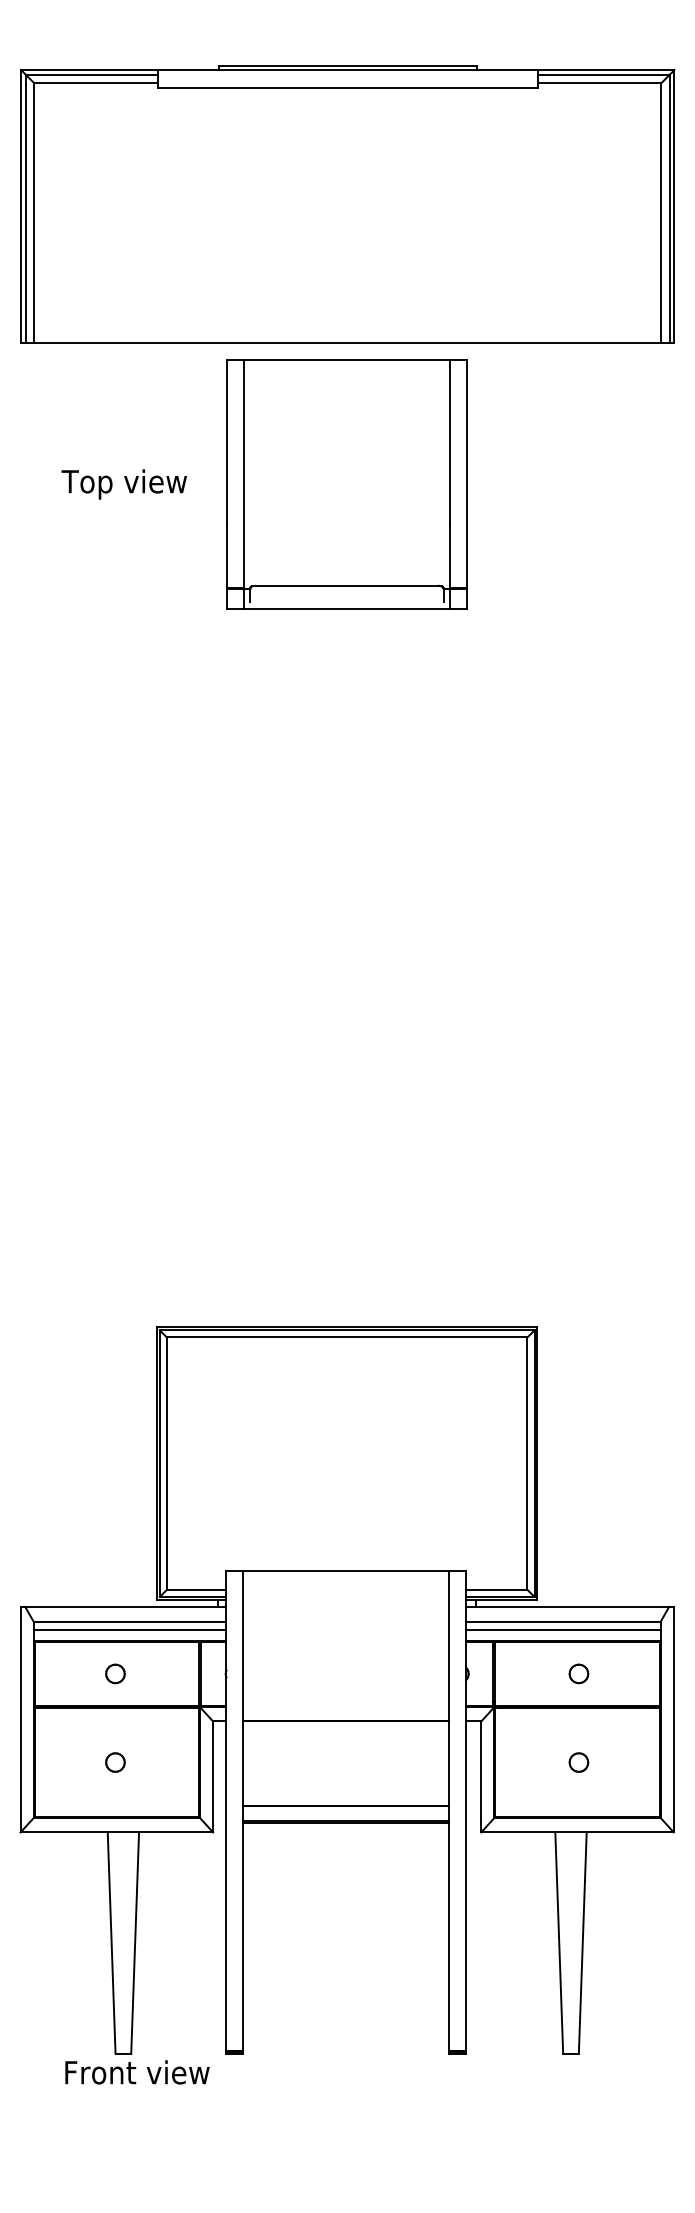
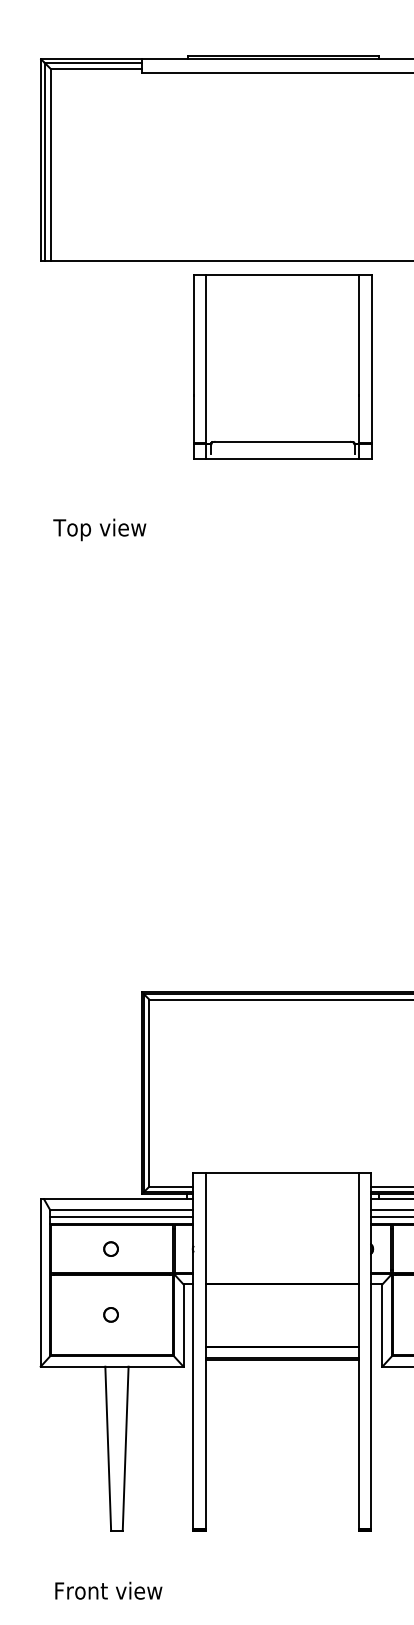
text: (123, 484) -> (99, 529), moved
text: (137, 2072) -> (108, 1590), moved

